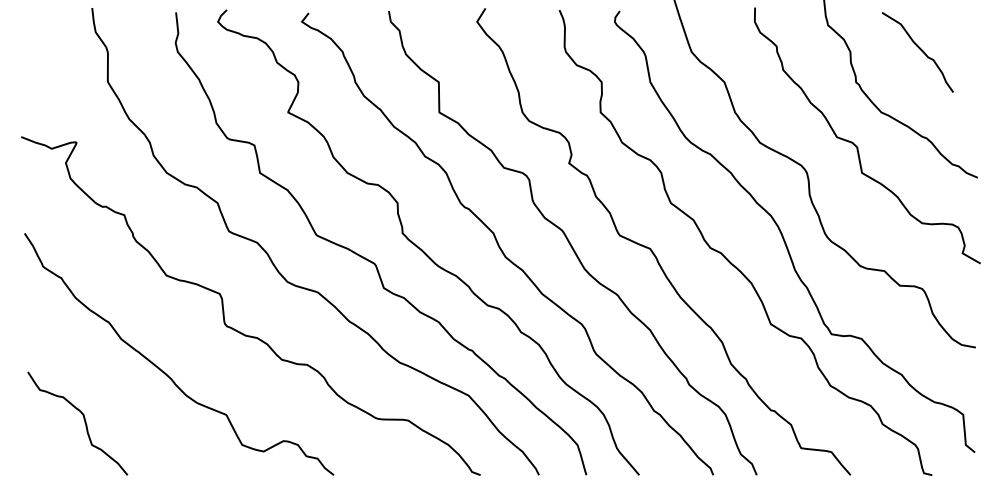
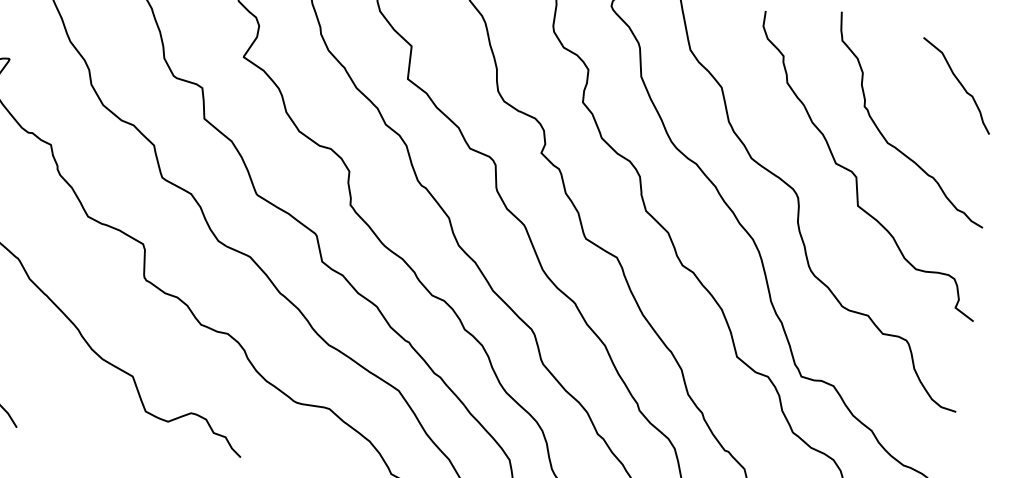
curve: (919, 49) -> (958, 82), moved

